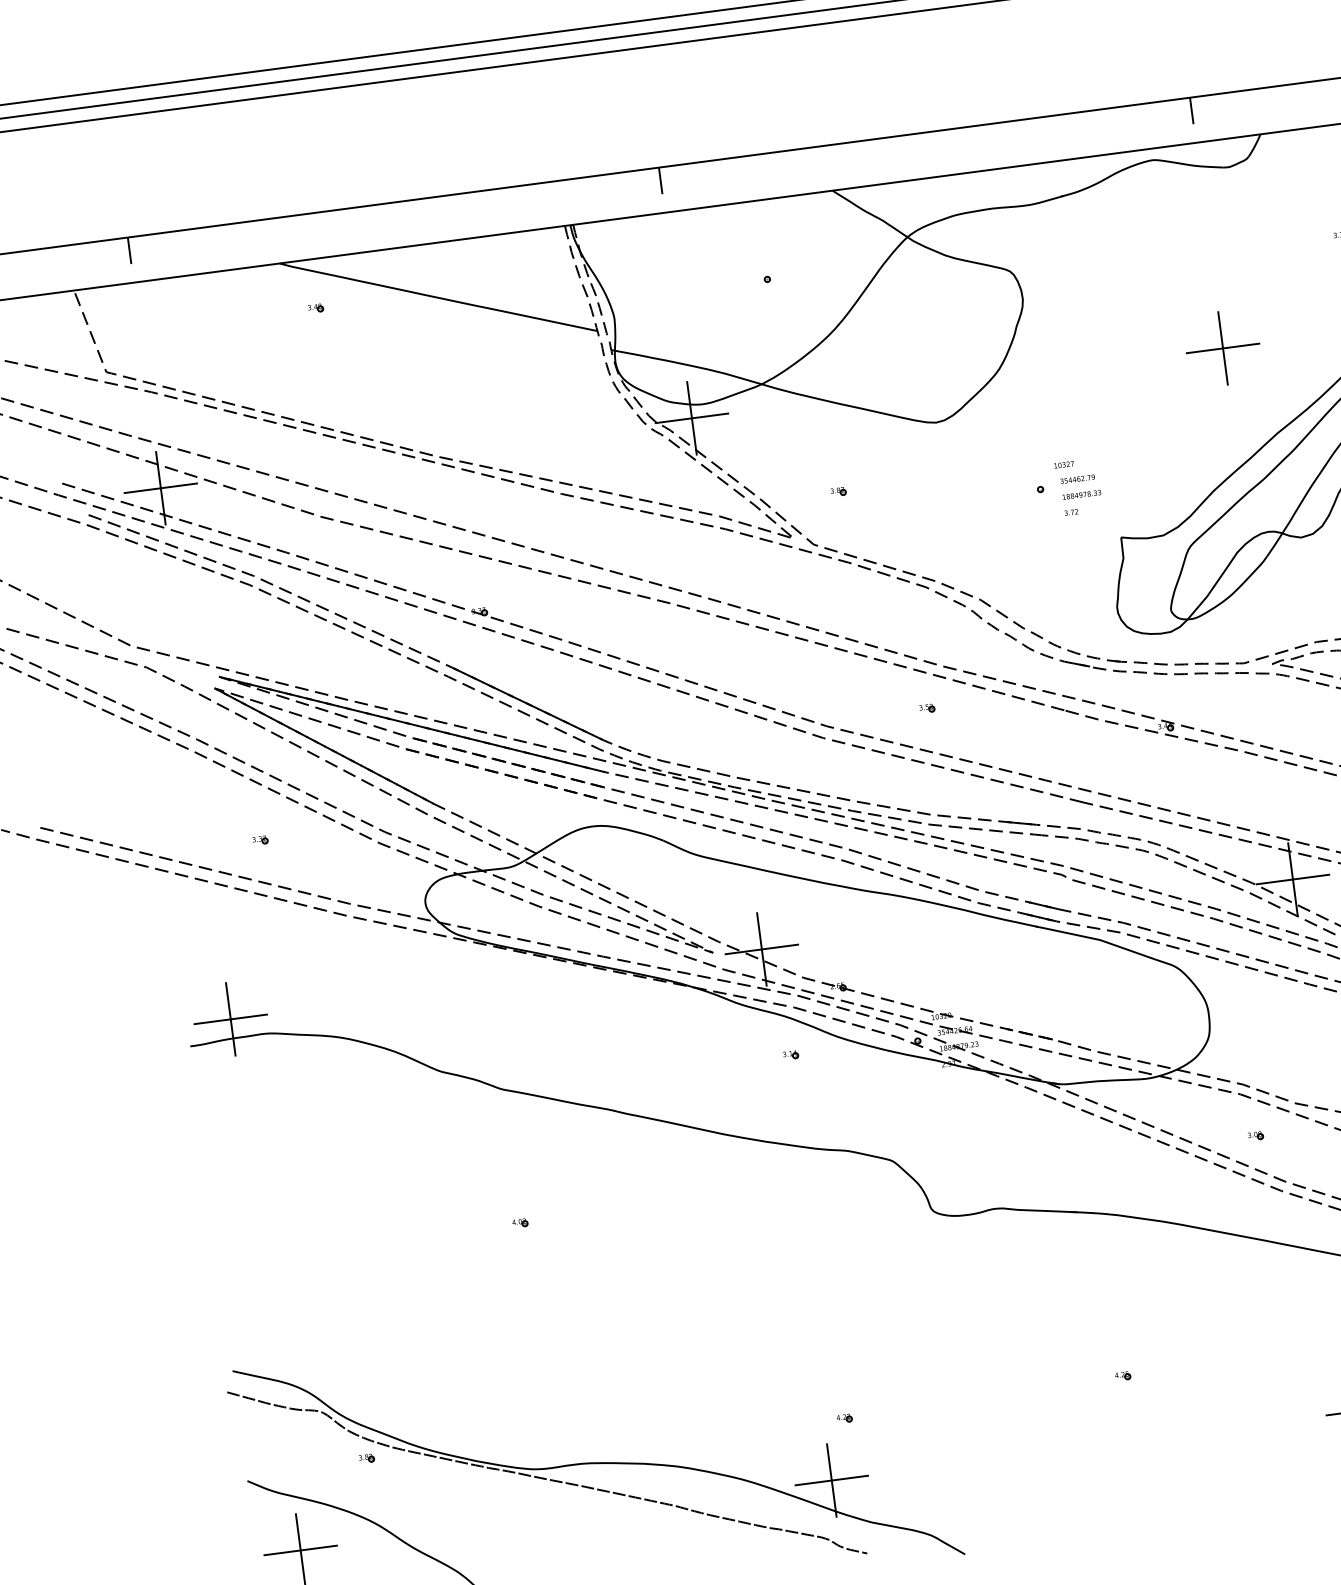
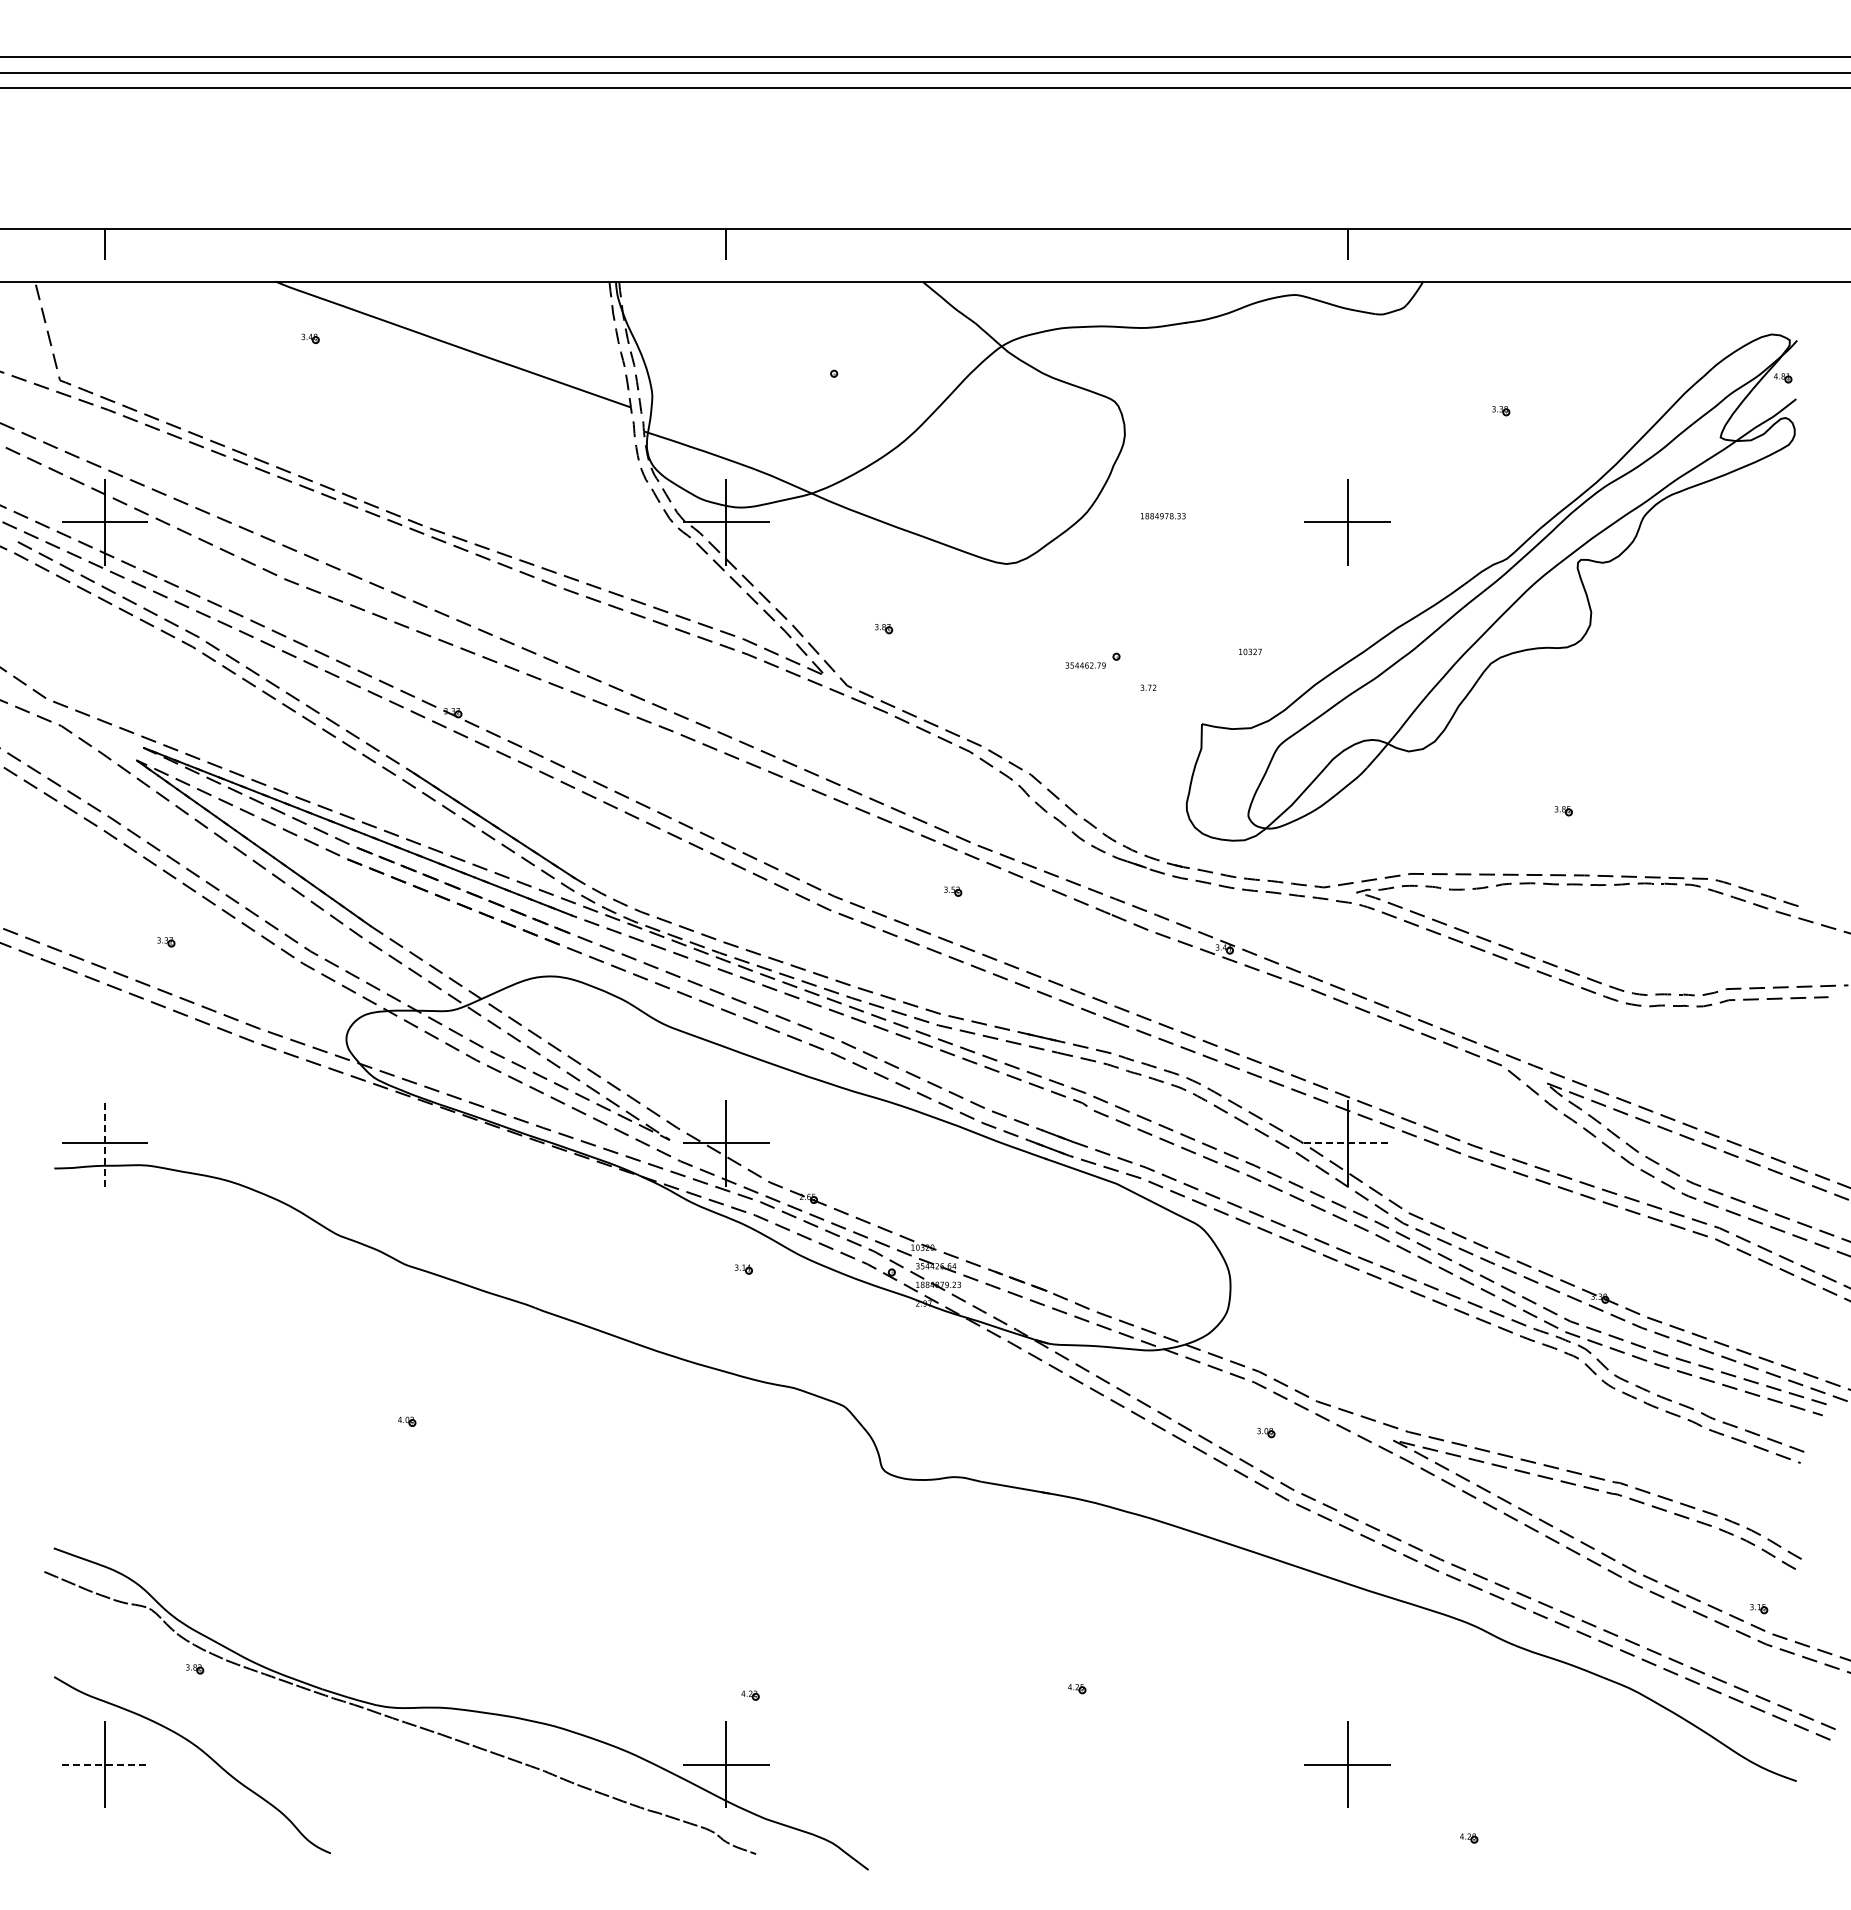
text: (1064, 464) -> (1250, 651), moved
text: (1077, 479) -> (1085, 665), moved
text: (1082, 495) -> (1163, 516), moved
line: (1292, 879) -> (1347, 1143), solid -> dashed
line: (231, 1019) -> (105, 1143), solid -> dashed
line: (301, 1550) -> (105, 1764), solid -> dashed

